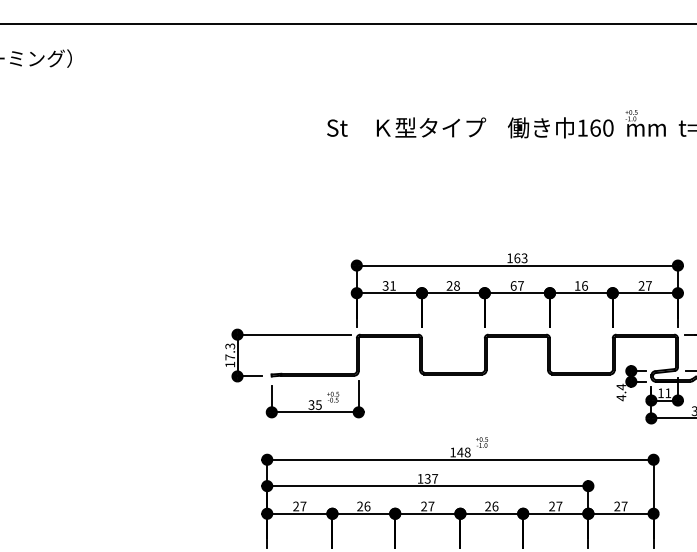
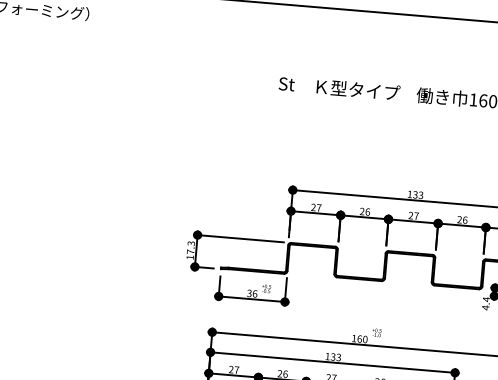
text: (517, 258) -> (415, 195), 163 -> 133
text: (388, 285) -> (315, 207), 31 -> 27
text: (457, 285) -> (368, 211), 28 -> 26
text: (513, 285) -> (410, 215), 67 -> 27
text: (577, 285) -> (459, 219), 16 -> 26
text: (318, 404) -> (254, 293), 35 -> 36
text: (463, 452) -> (362, 339), 148 -> 160
text: (435, 478) -> (339, 357), 137 -> 133

